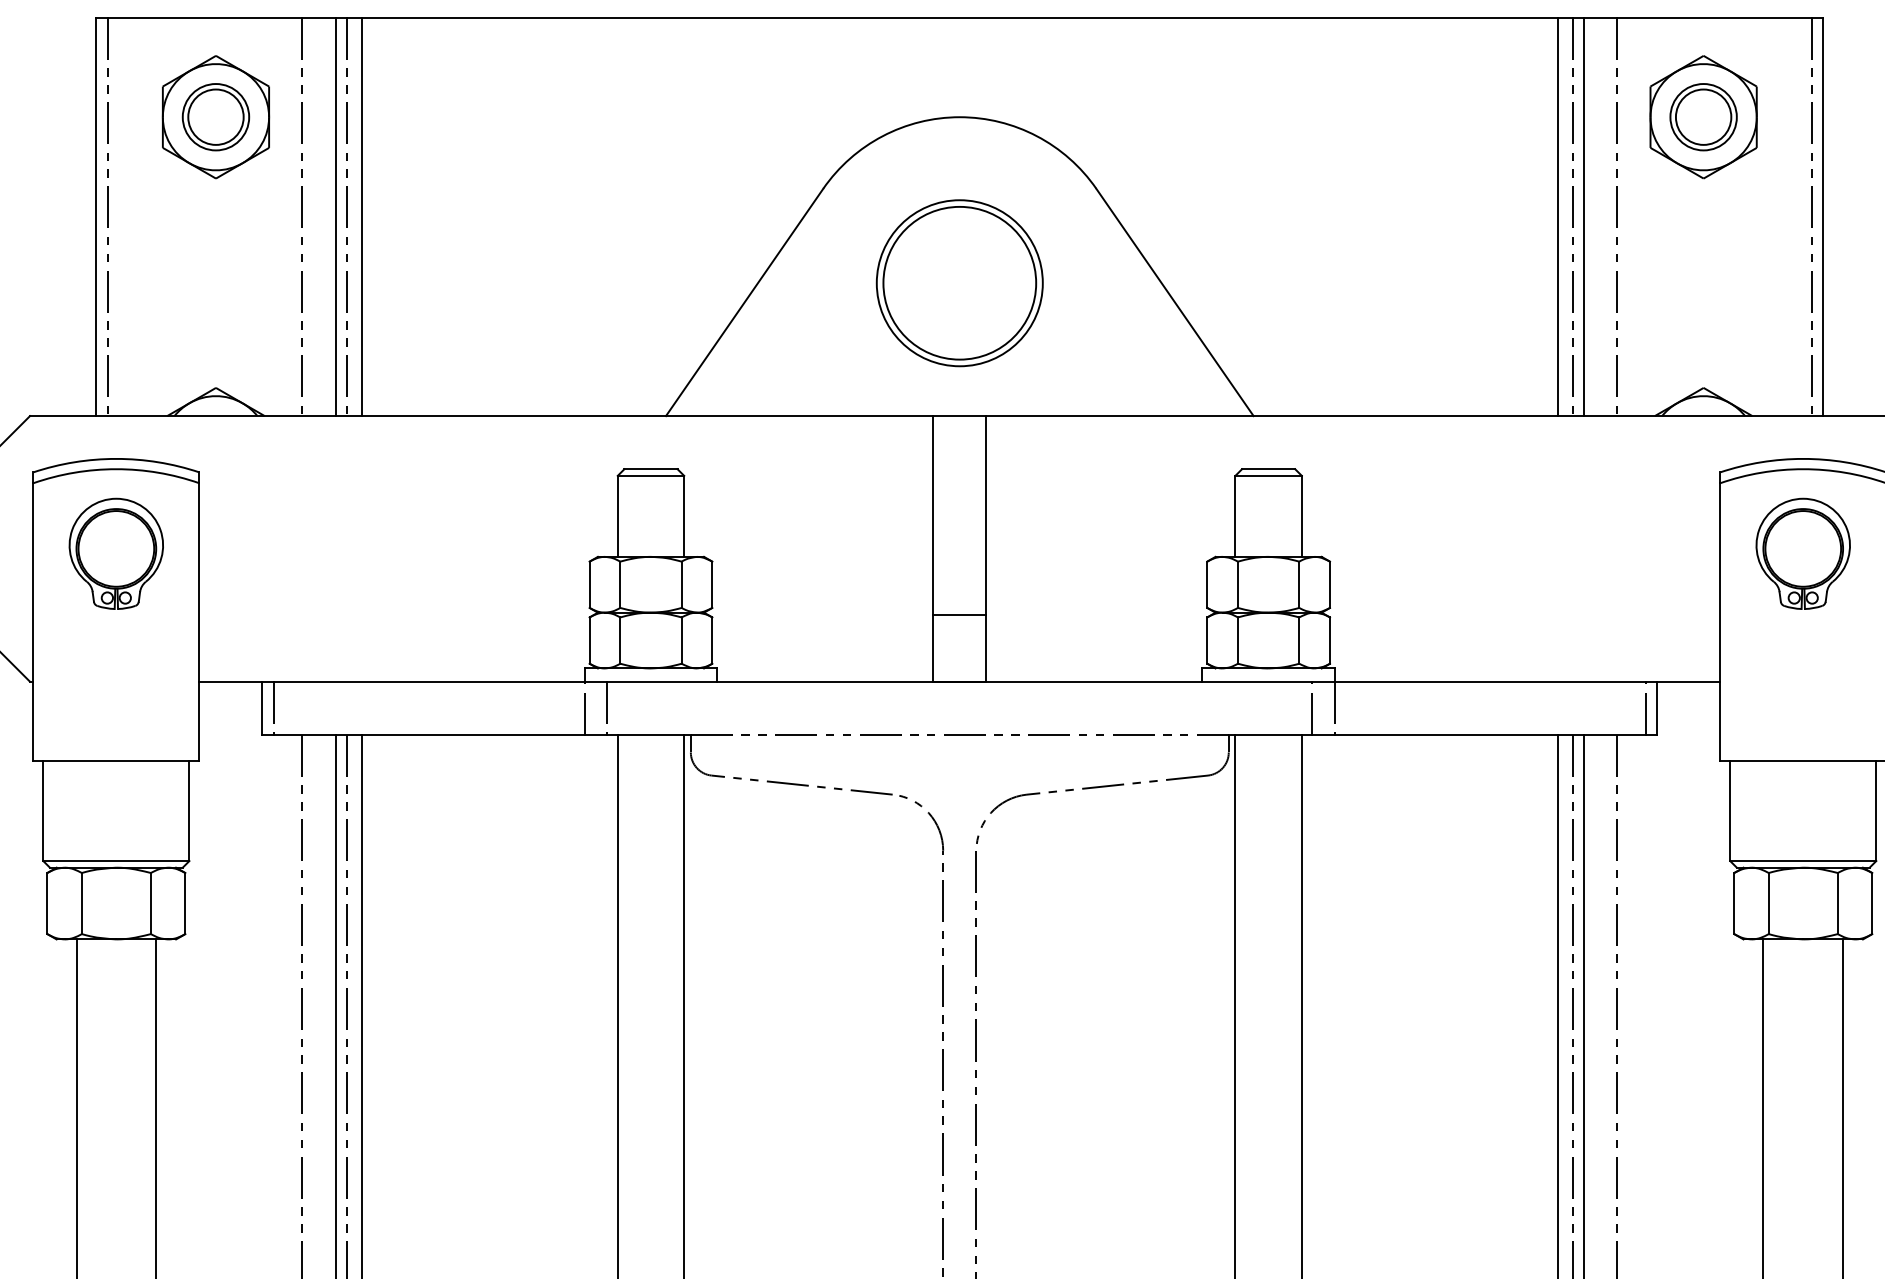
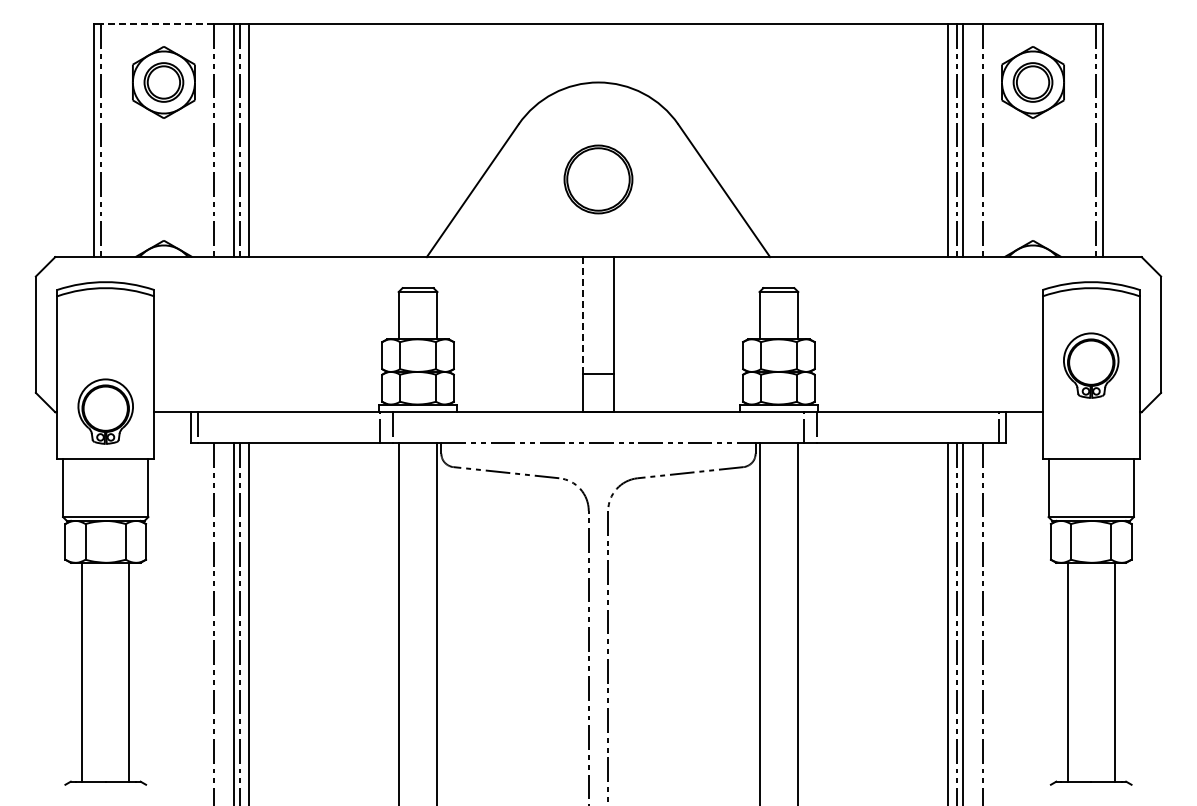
line: (204, 17) -> (157, 24), solid -> dashed
part: (959, 283) -> (598, 179), size x0.7
line: (932, 514) -> (582, 314), solid -> dashed
part: (115, 553) -> (105, 411), moved
part: (1803, 553) -> (1091, 365), moved

